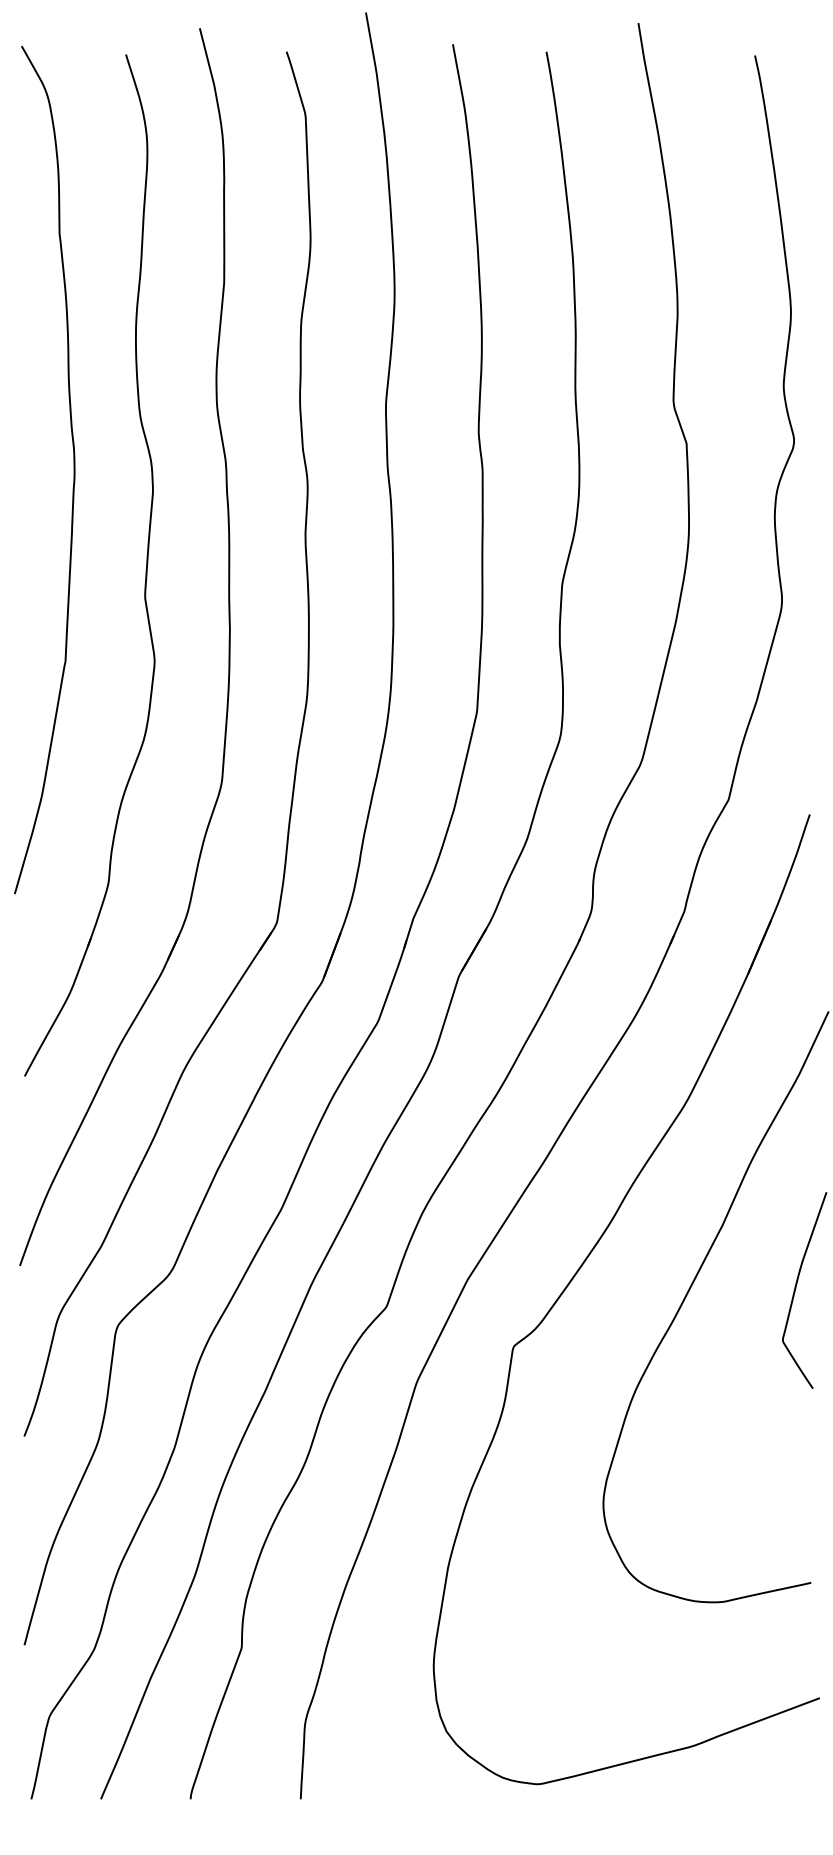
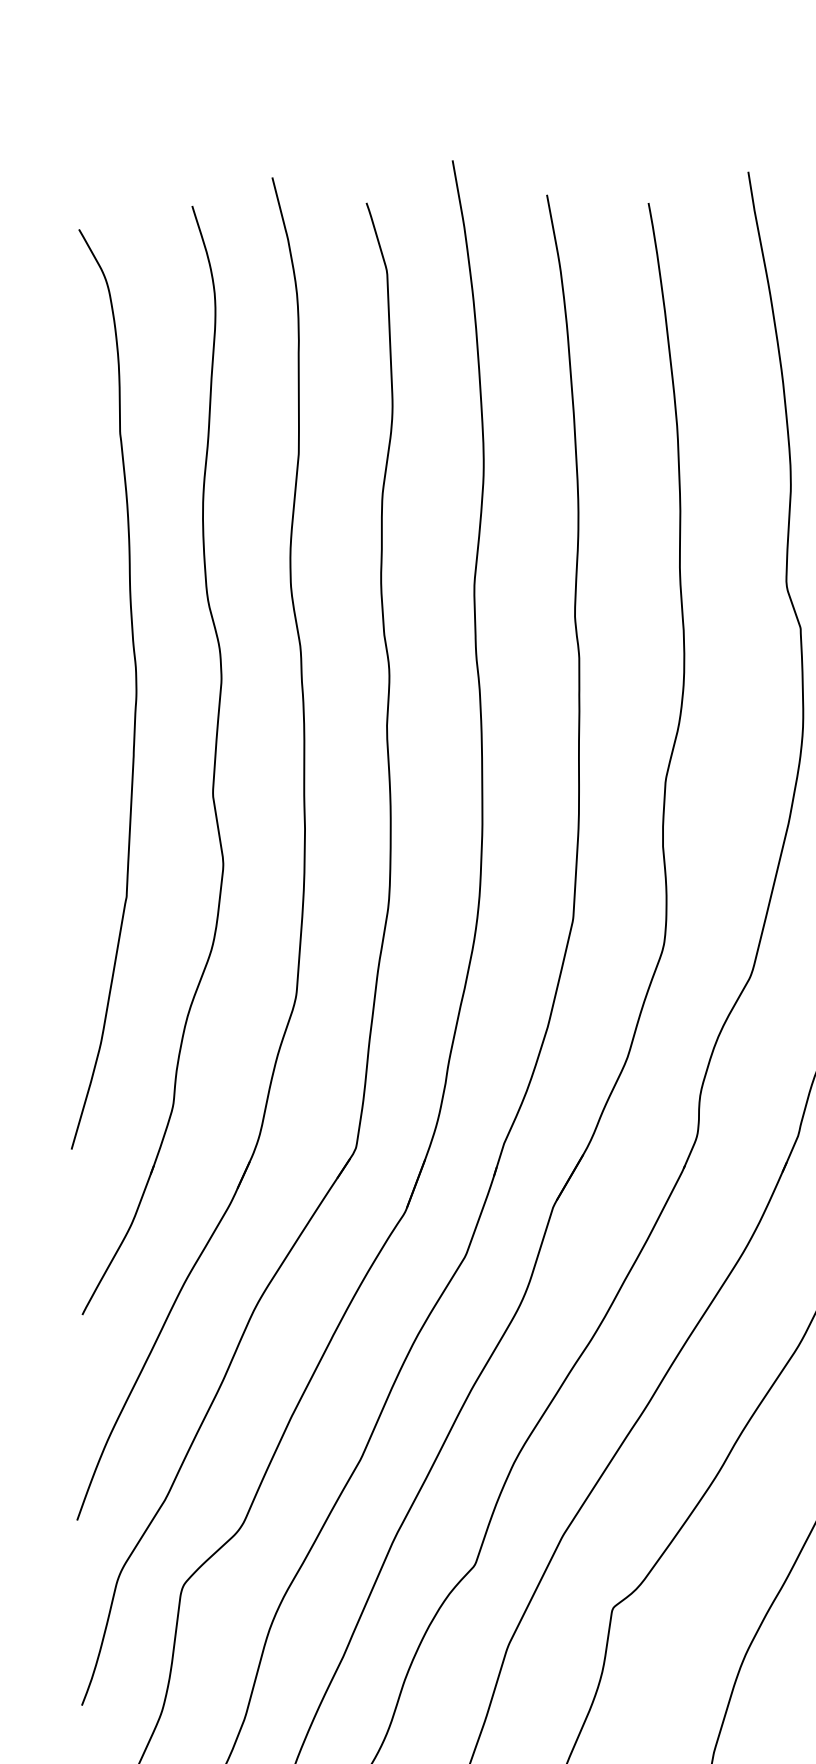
curve: (73, 469) -> (135, 688), moved

